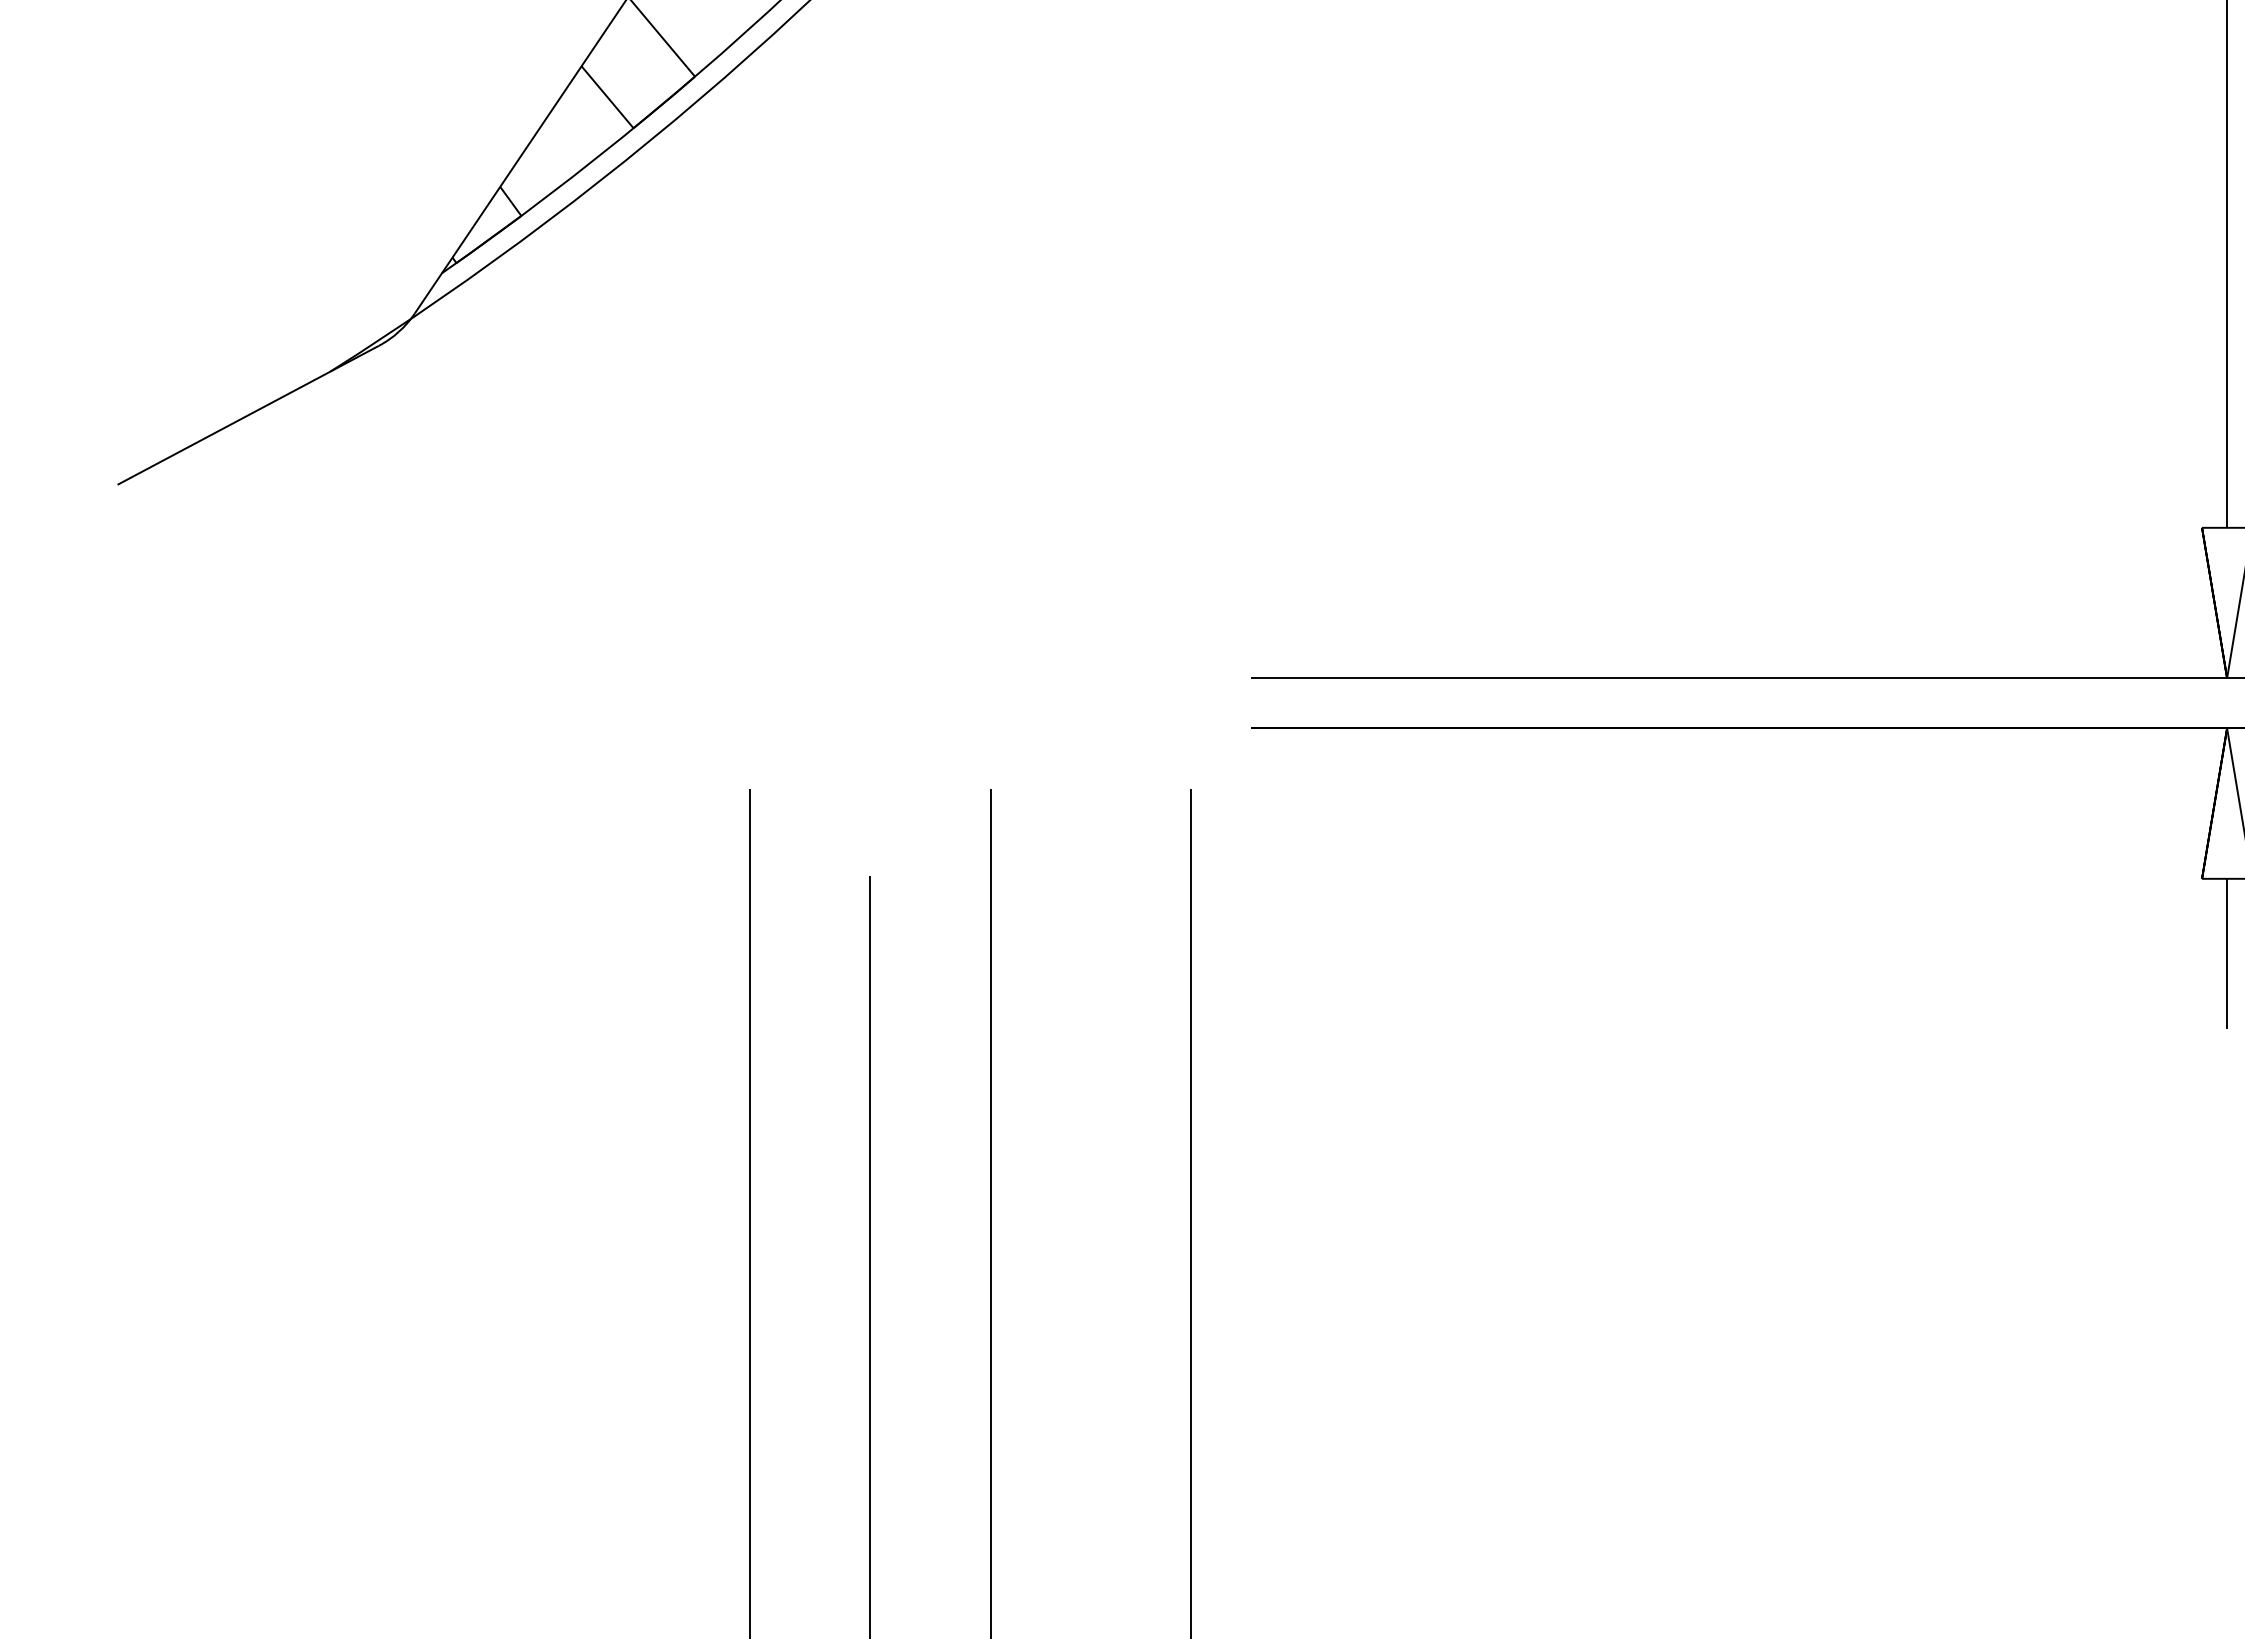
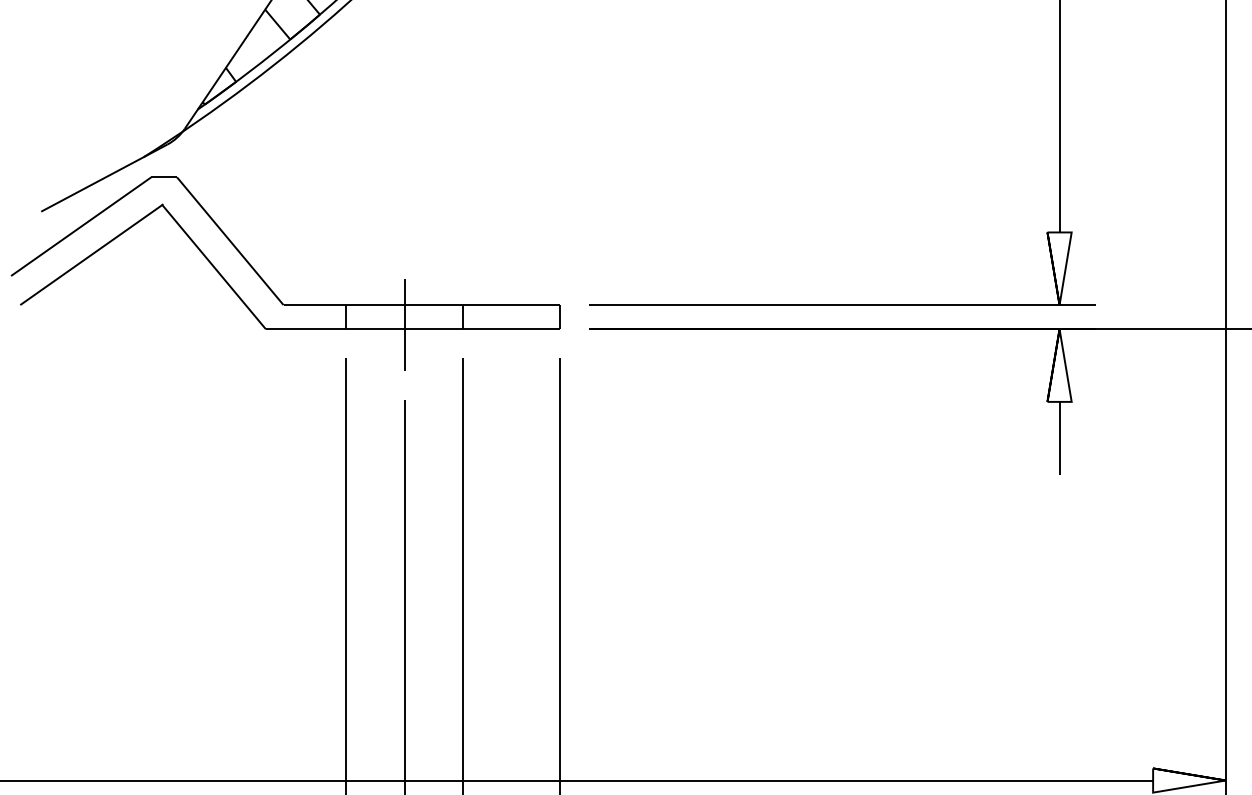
part: (592, 641) -> (270, 287), added

